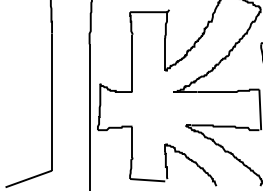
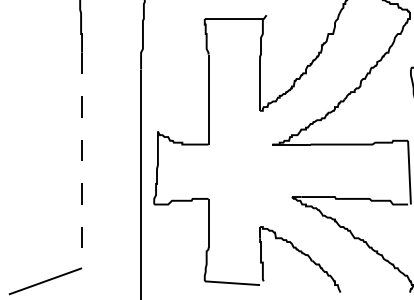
line: (52, 102) -> (82, 161), solid -> dashed

